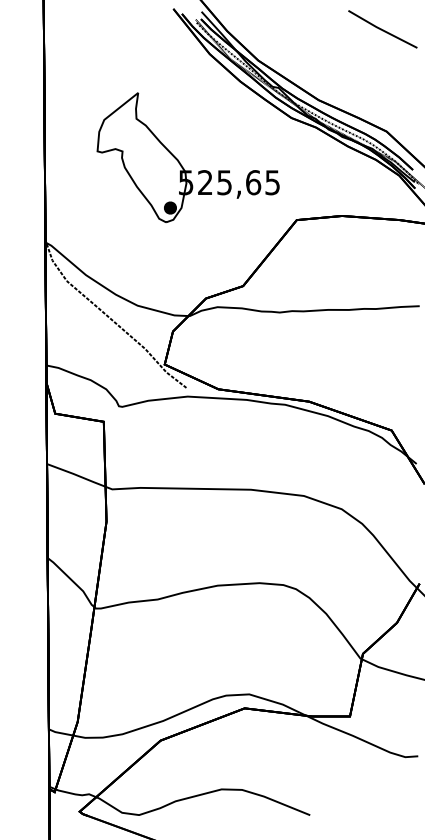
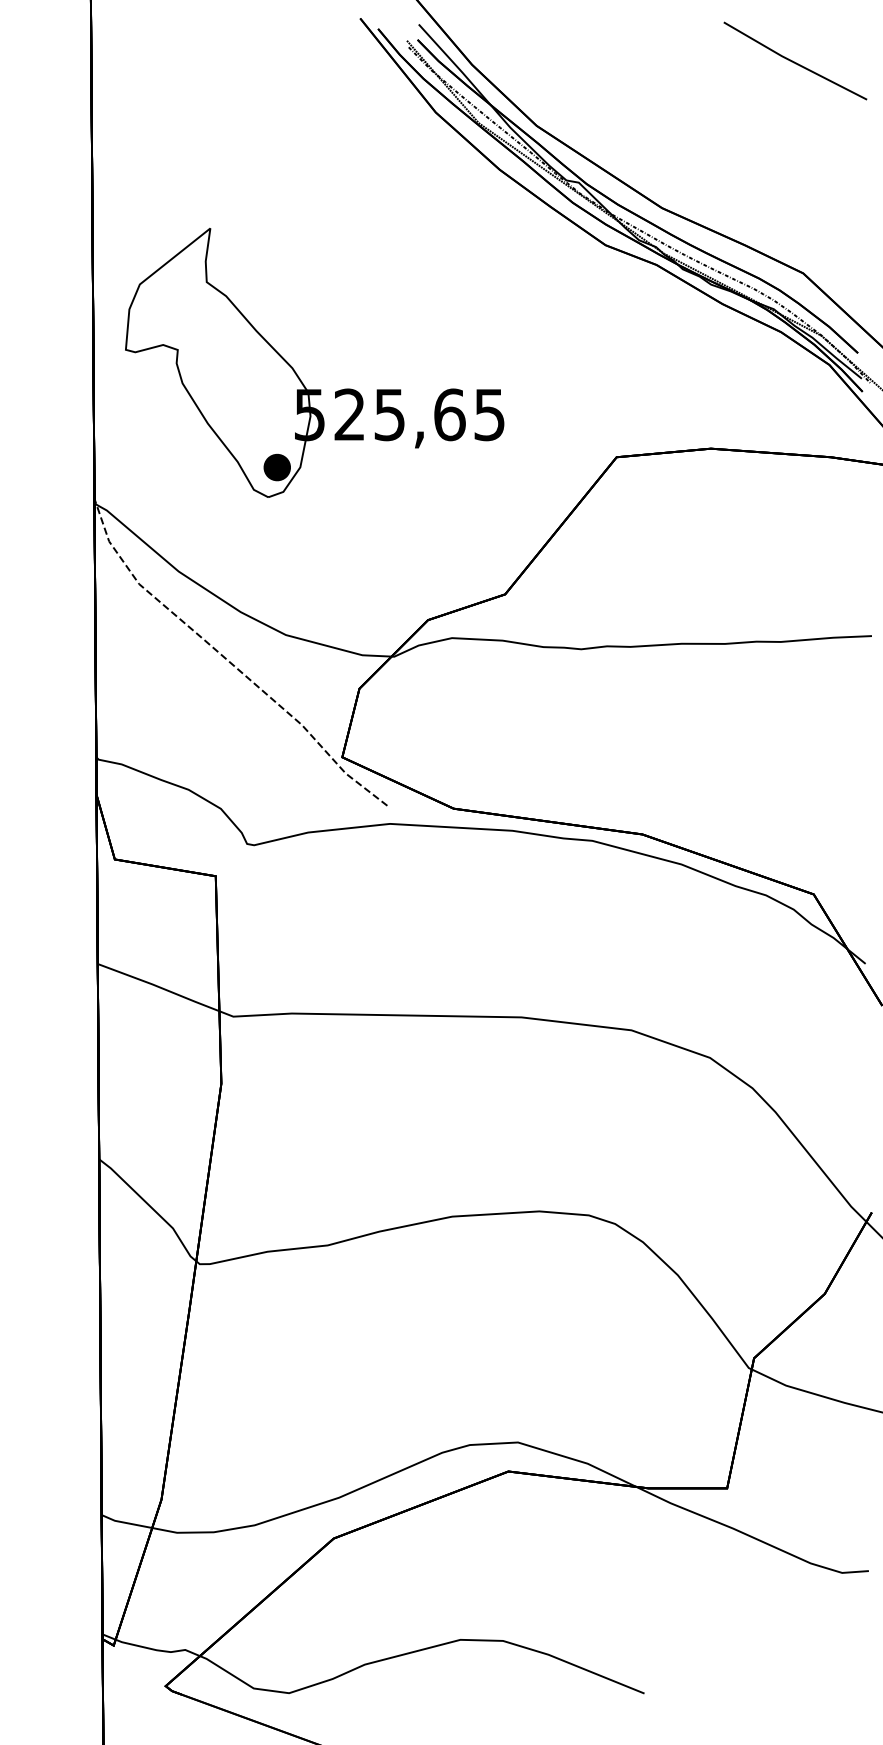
part: (180, 162) -> (298, 372), moved

